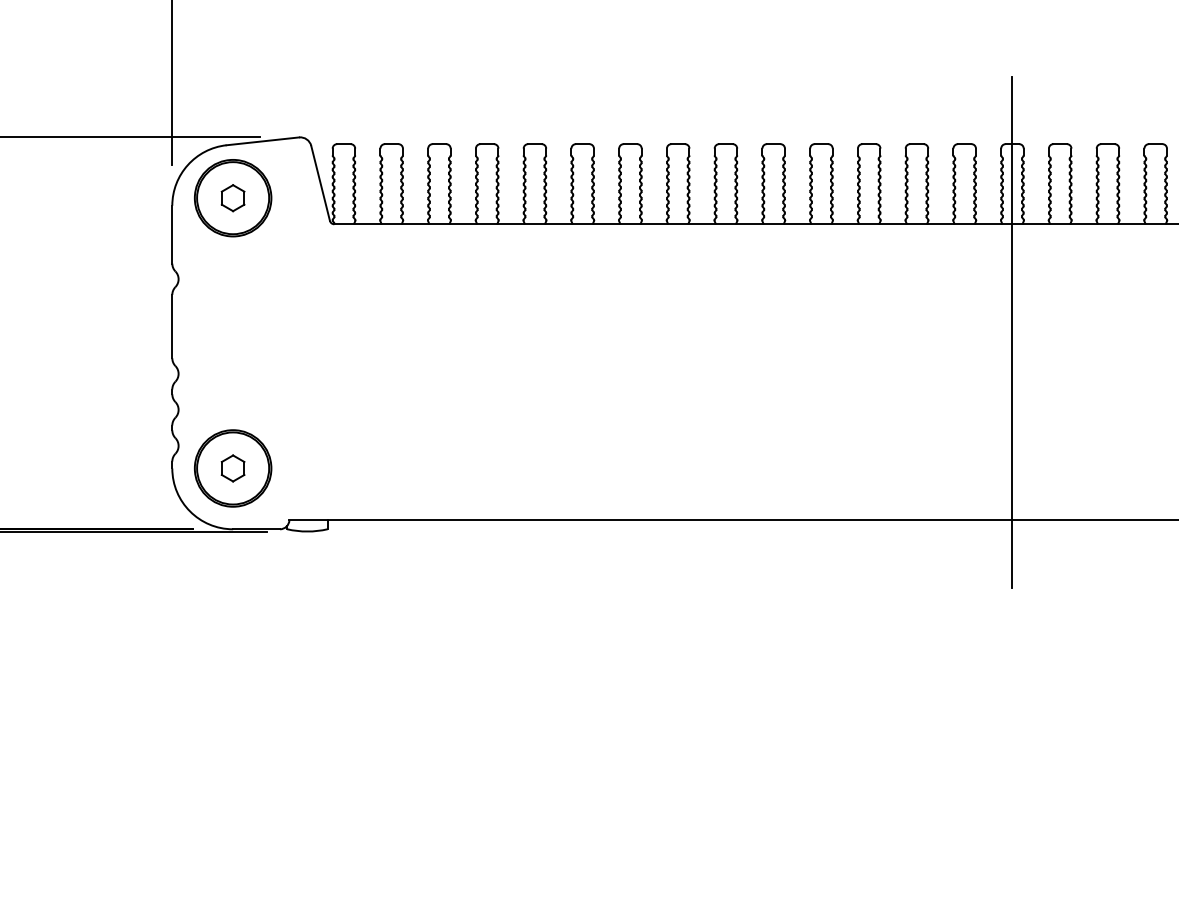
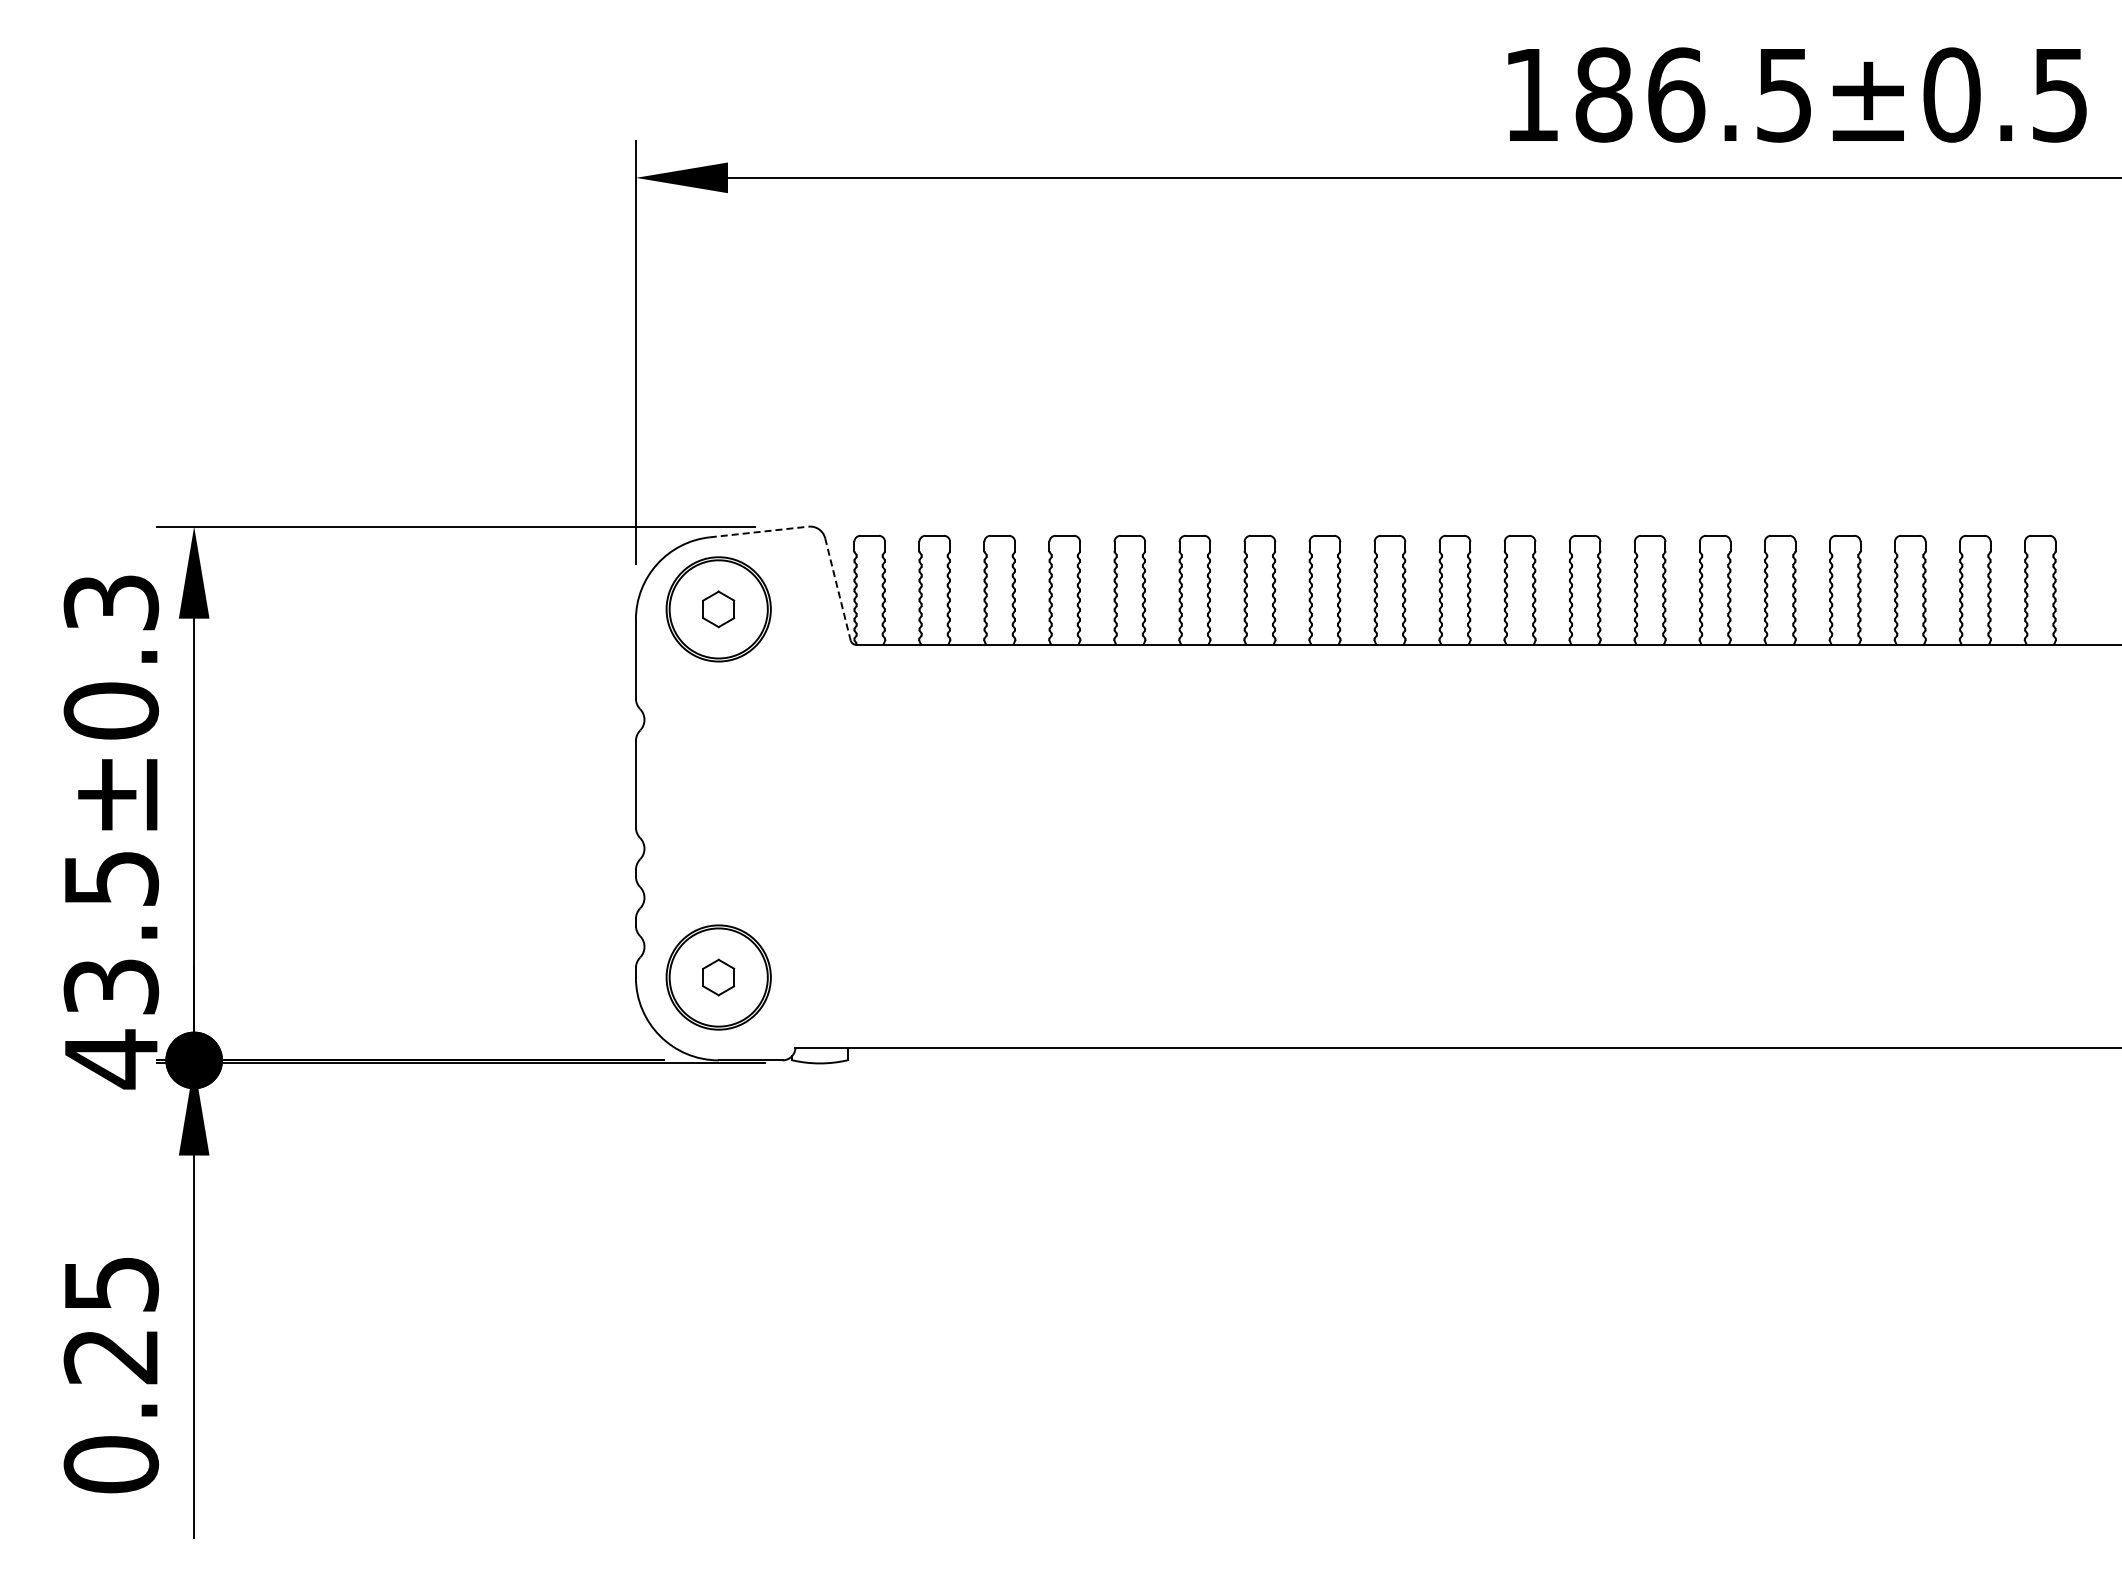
line: (263, 141) -> (759, 532), solid -> dashed
line: (320, 183) -> (837, 589), solid -> dashed
line: (1012, 331) -> (1780, 791), removed

